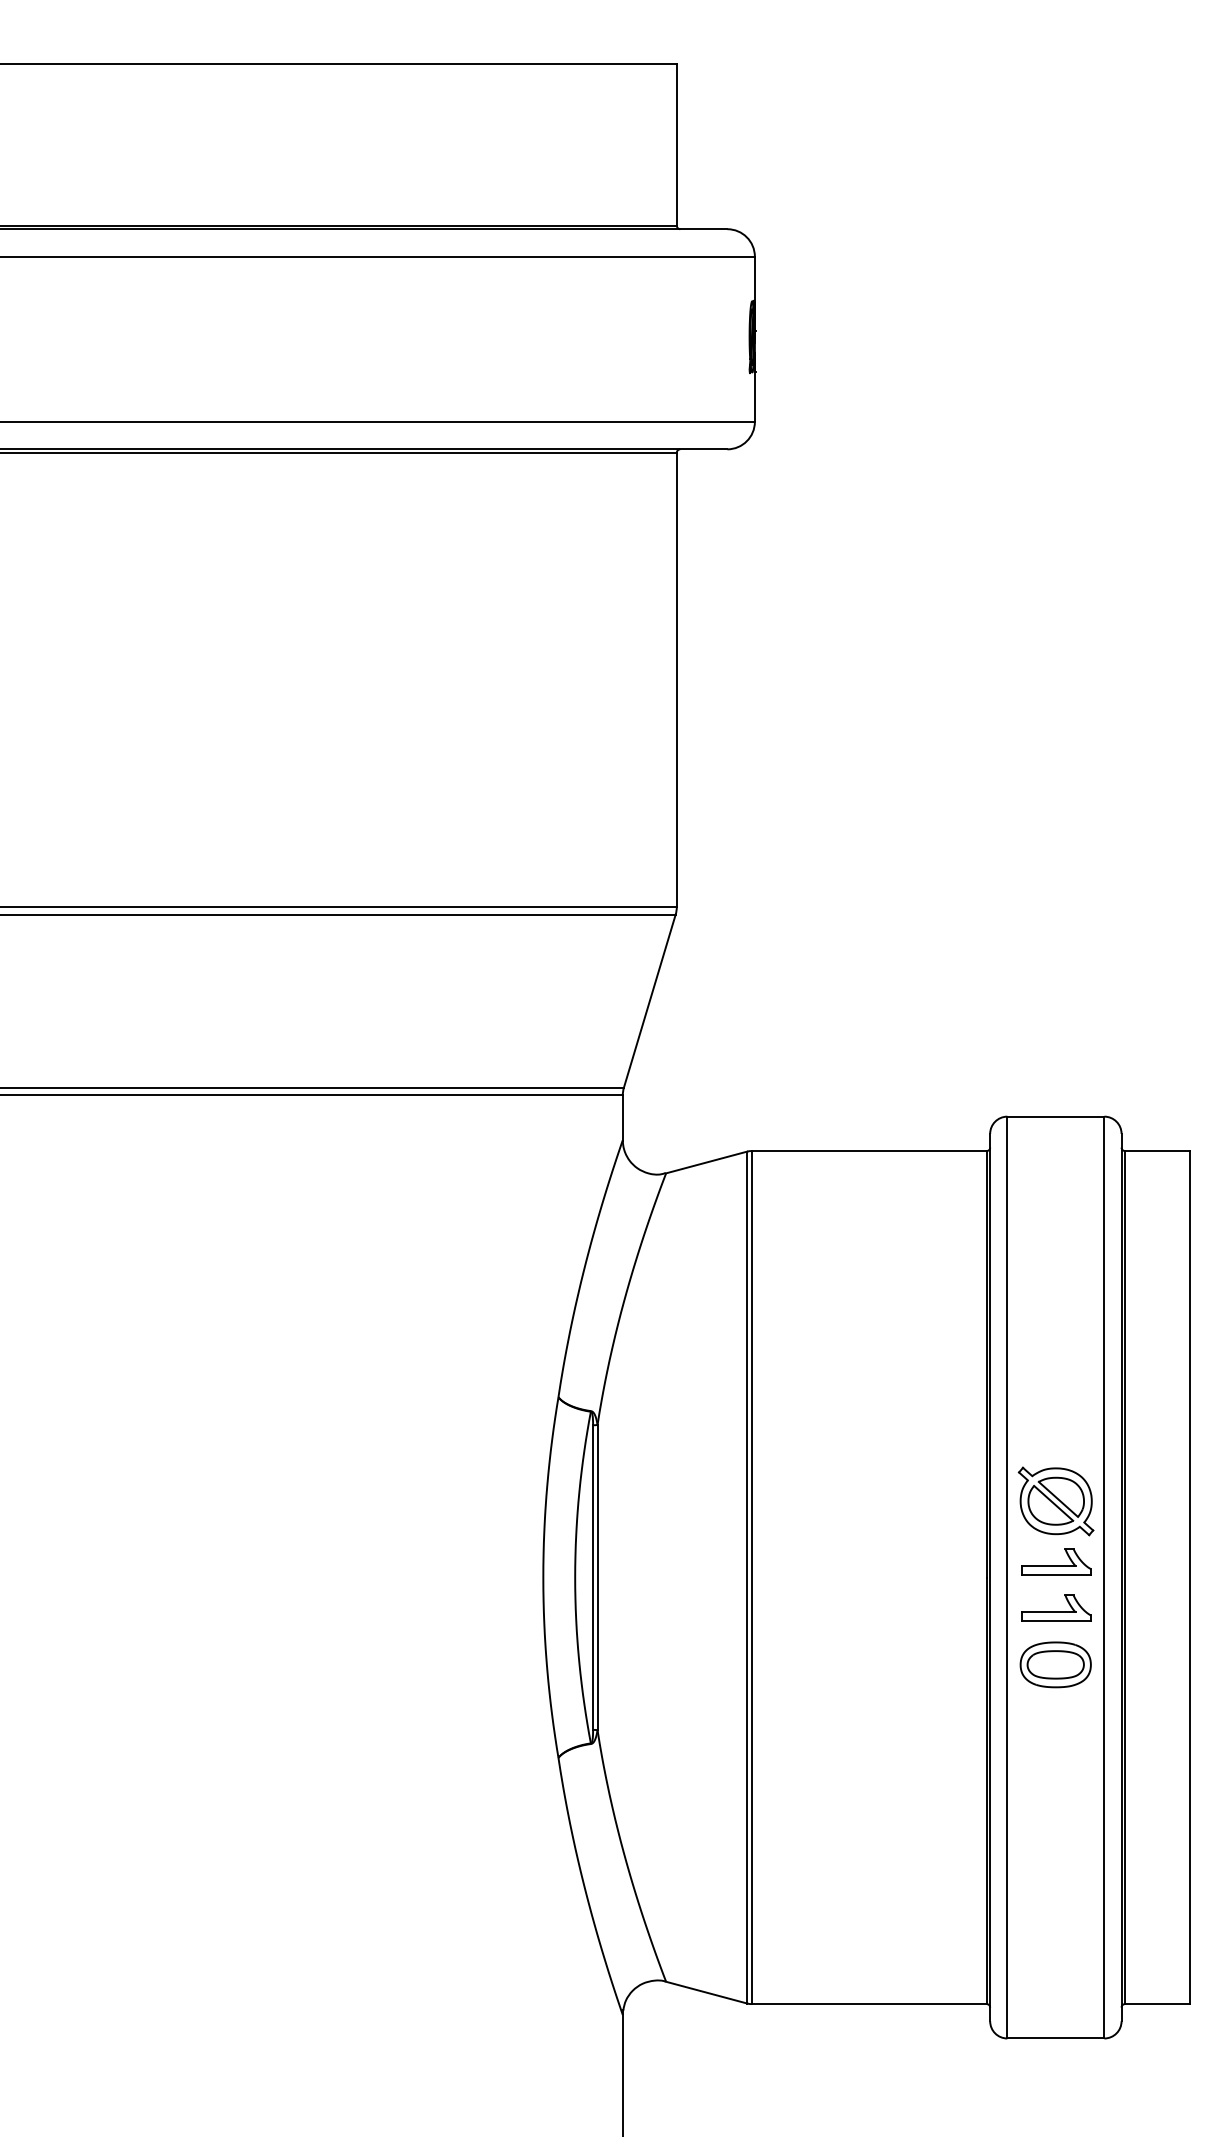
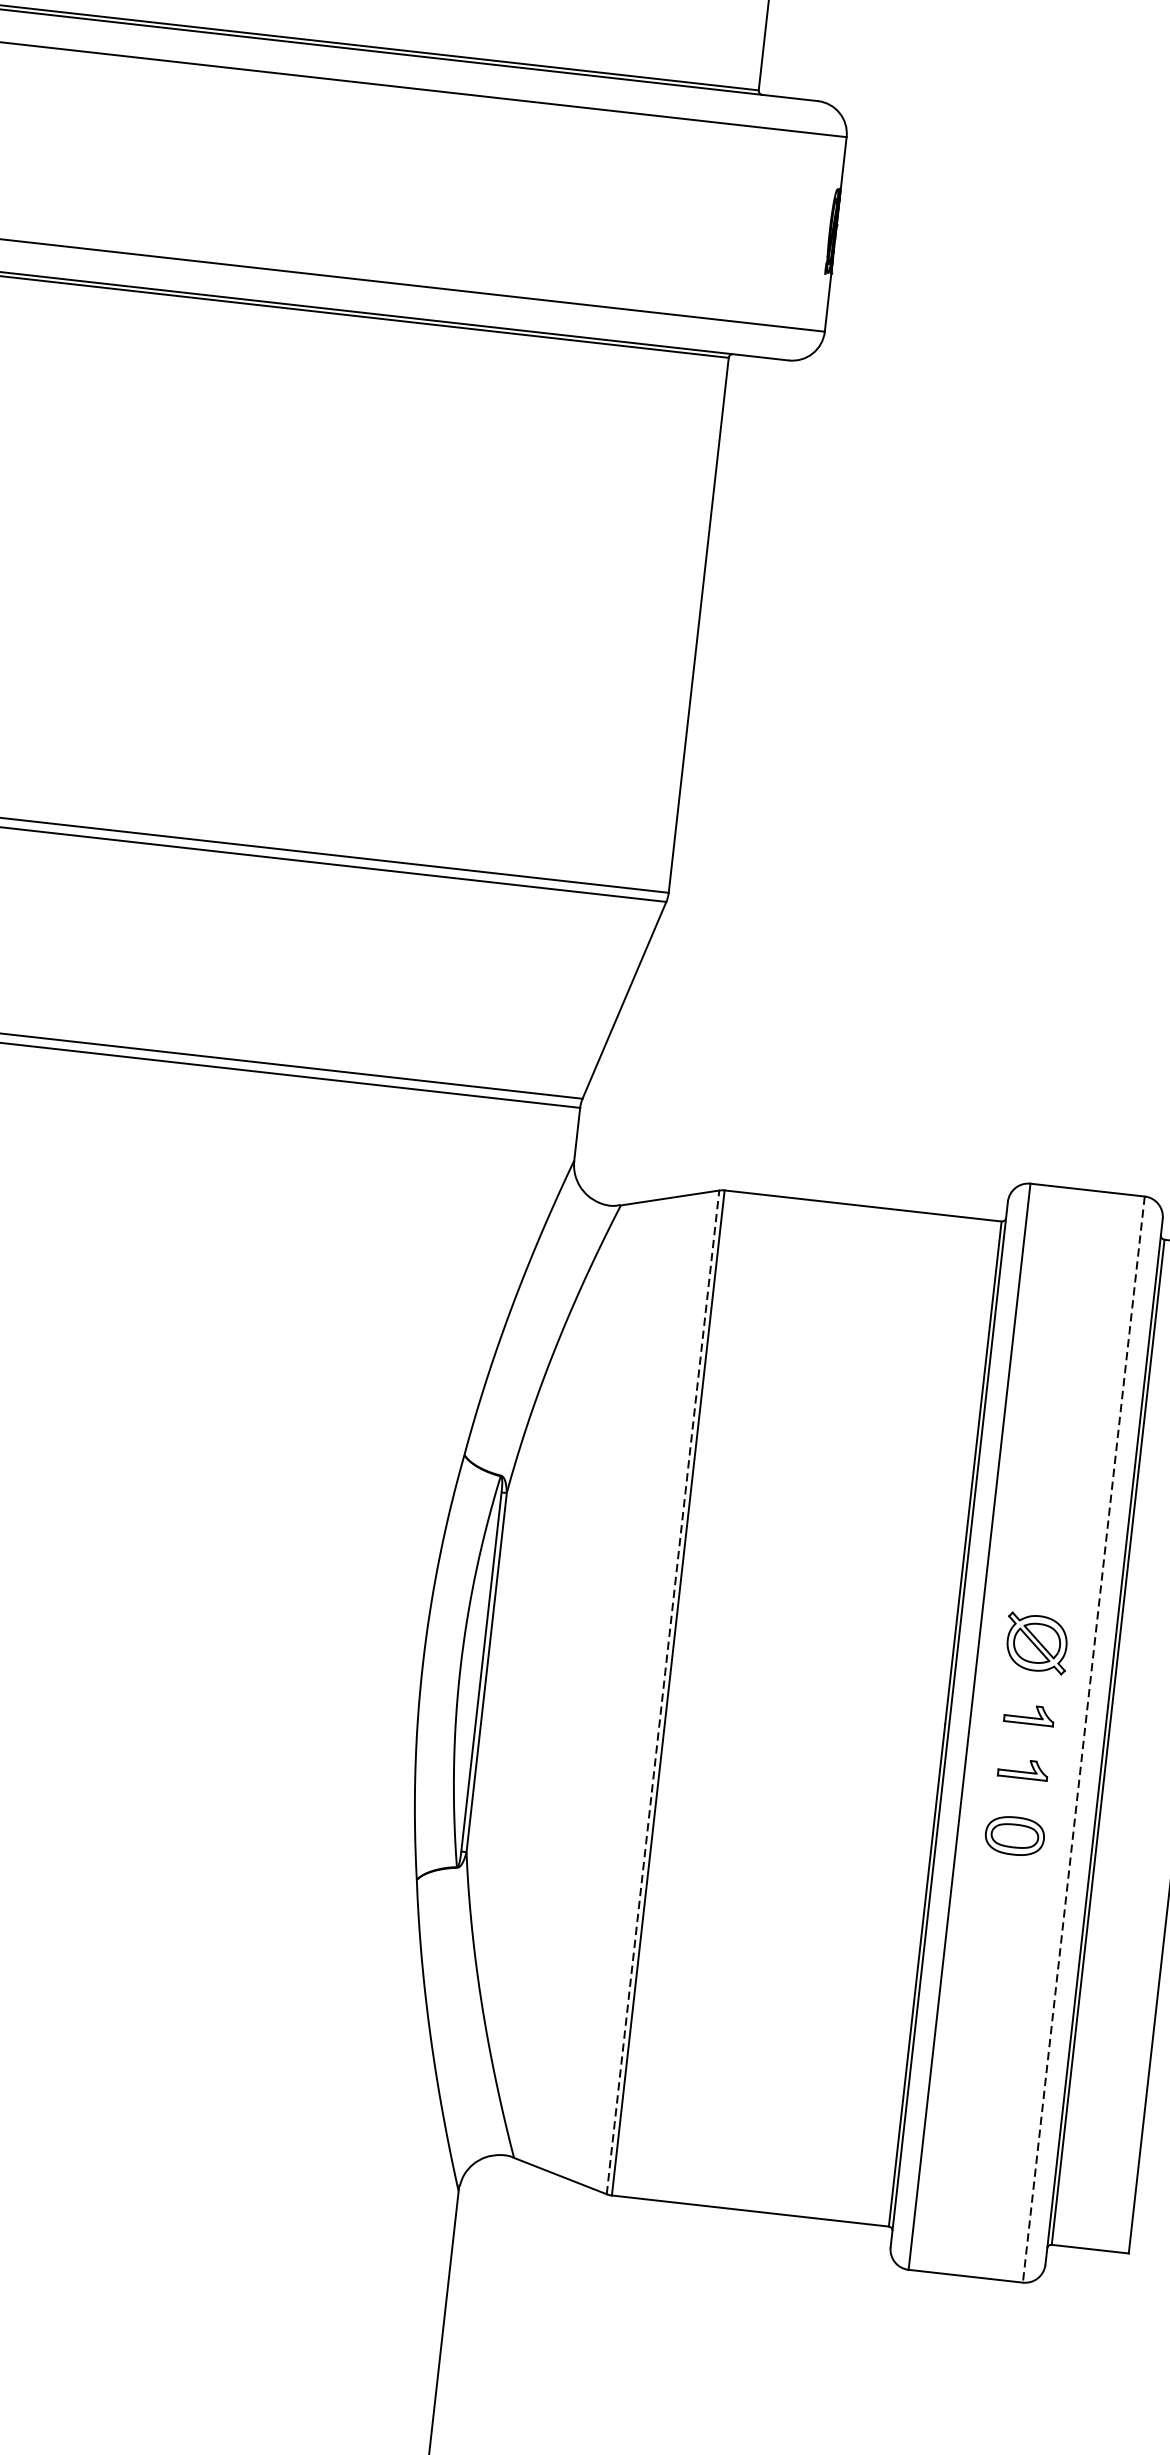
part: (1055, 1501) -> (1036, 1643), size x0.7
part: (1056, 1561) -> (1029, 1714), size x0.6
line: (747, 1577) -> (663, 1692), solid -> dashed
line: (1104, 1577) -> (1083, 1739), solid -> dashed
part: (1056, 1607) -> (1023, 1768), size x0.6
part: (1055, 1664) -> (1014, 1835), size x0.7

